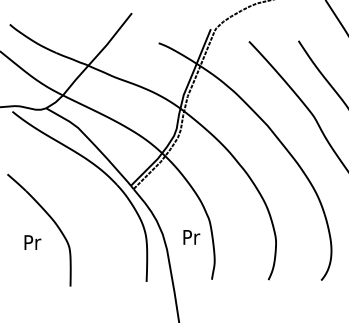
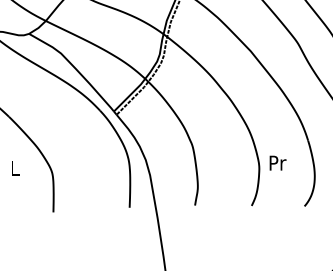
text: (191, 237) -> (277, 163), moved
text: (32, 242) -> (15, 168), Pr -> L

